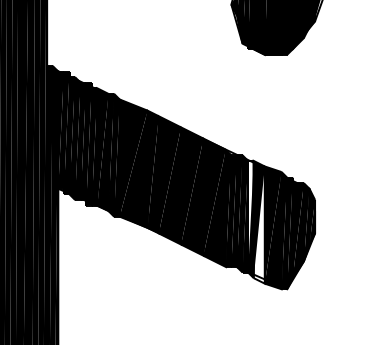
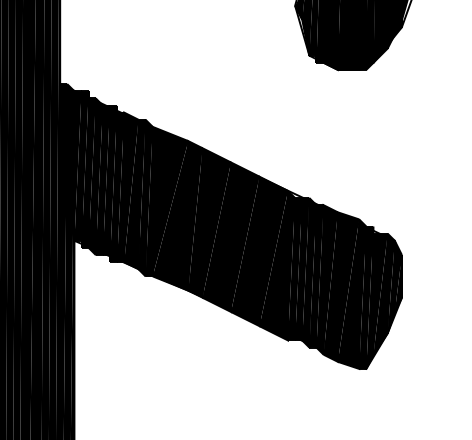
fill: (250, 216) -> (319, 276), added
fill: (259, 224) -> (330, 286), added

